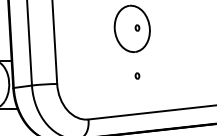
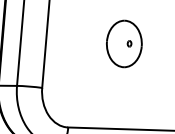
part: (137, 75) -> (122, 90), removed

